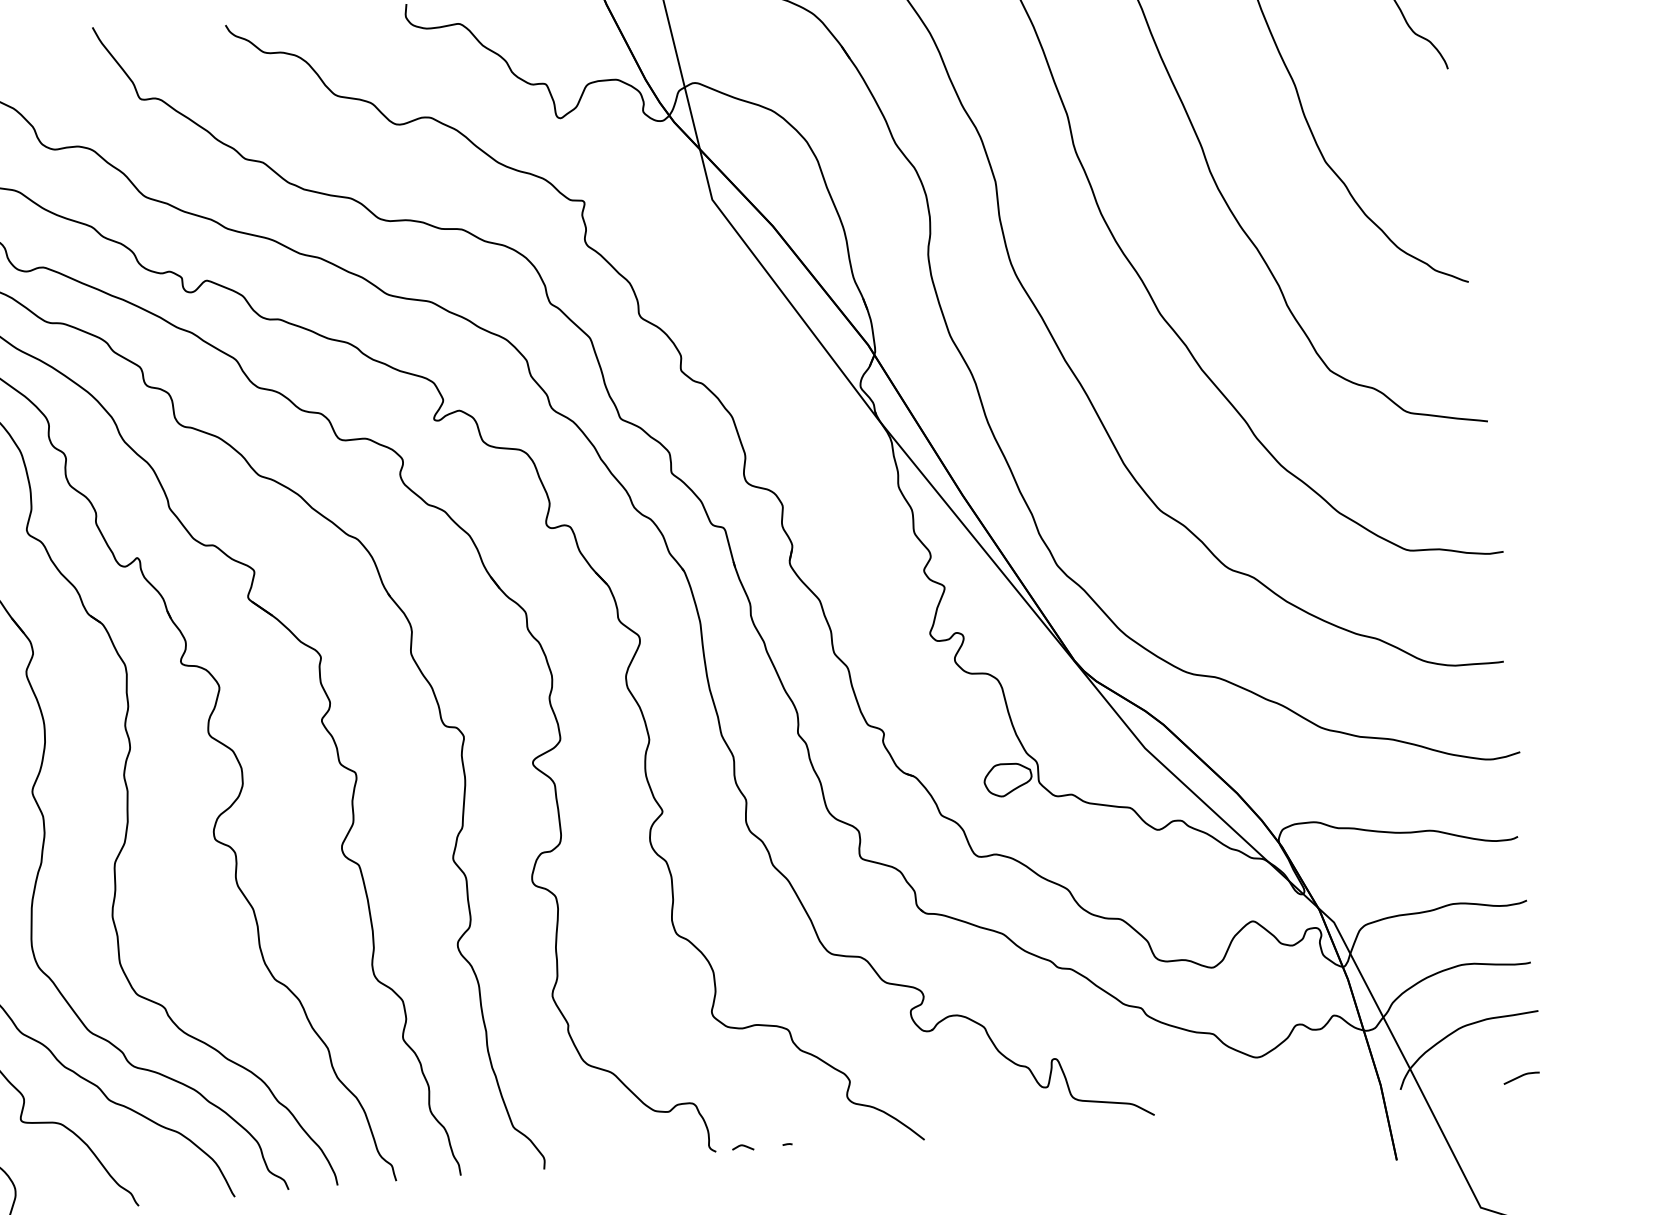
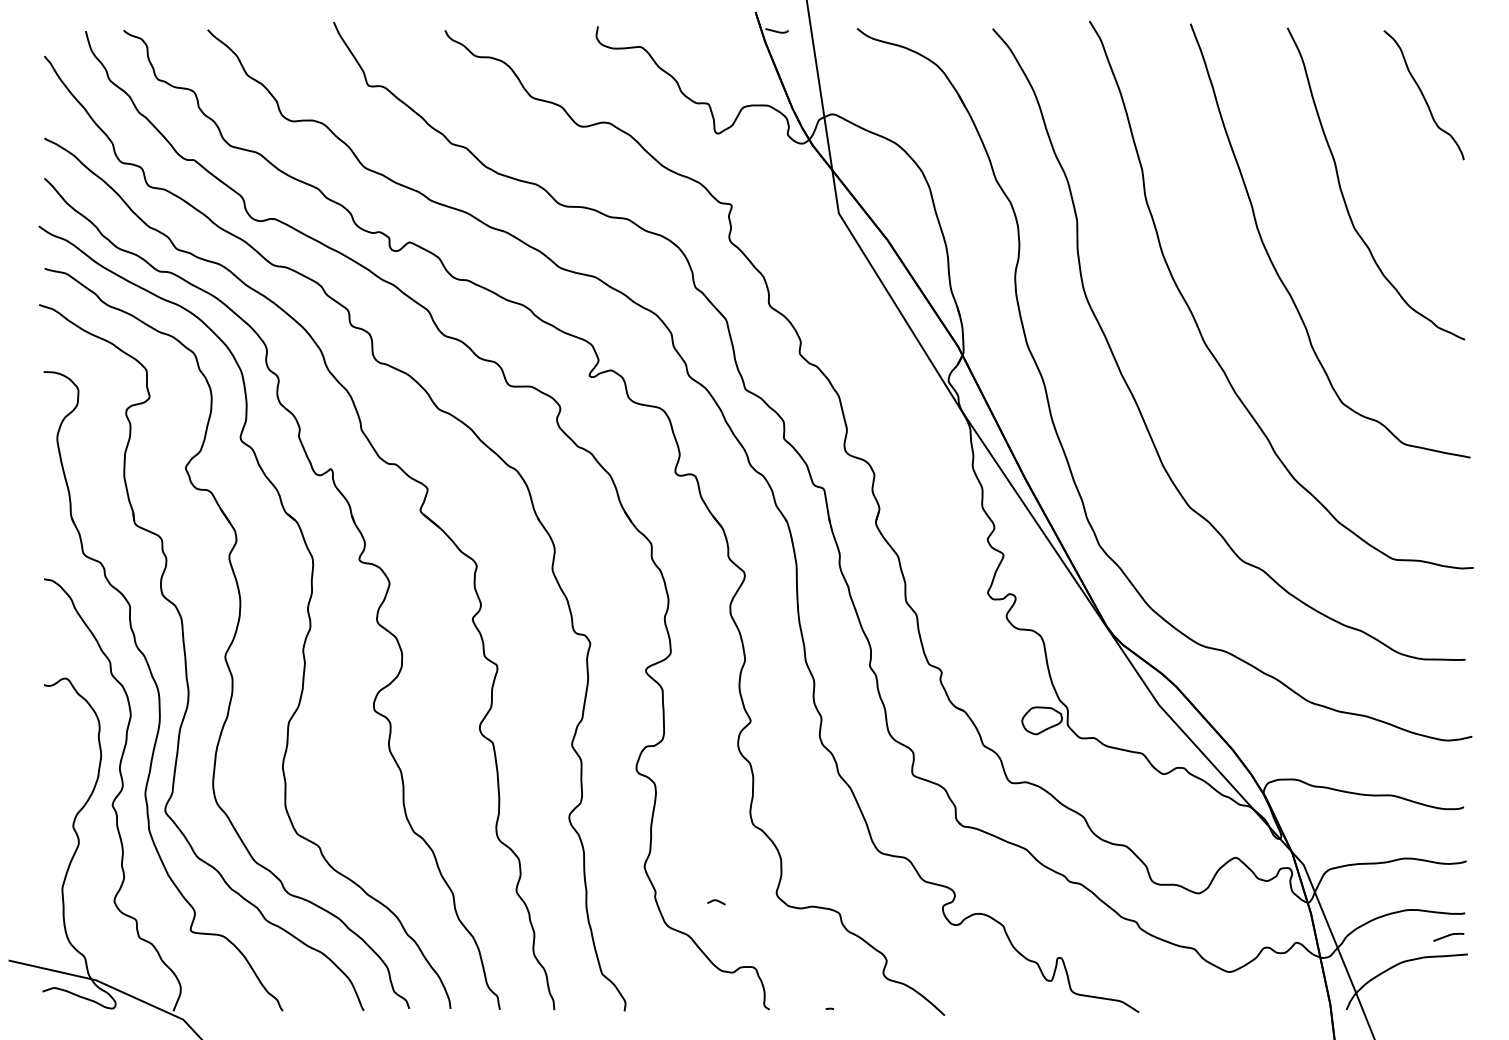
curve: (1521, 1077) -> (1448, 936), moved
curve: (743, 1146) -> (716, 901), moved

